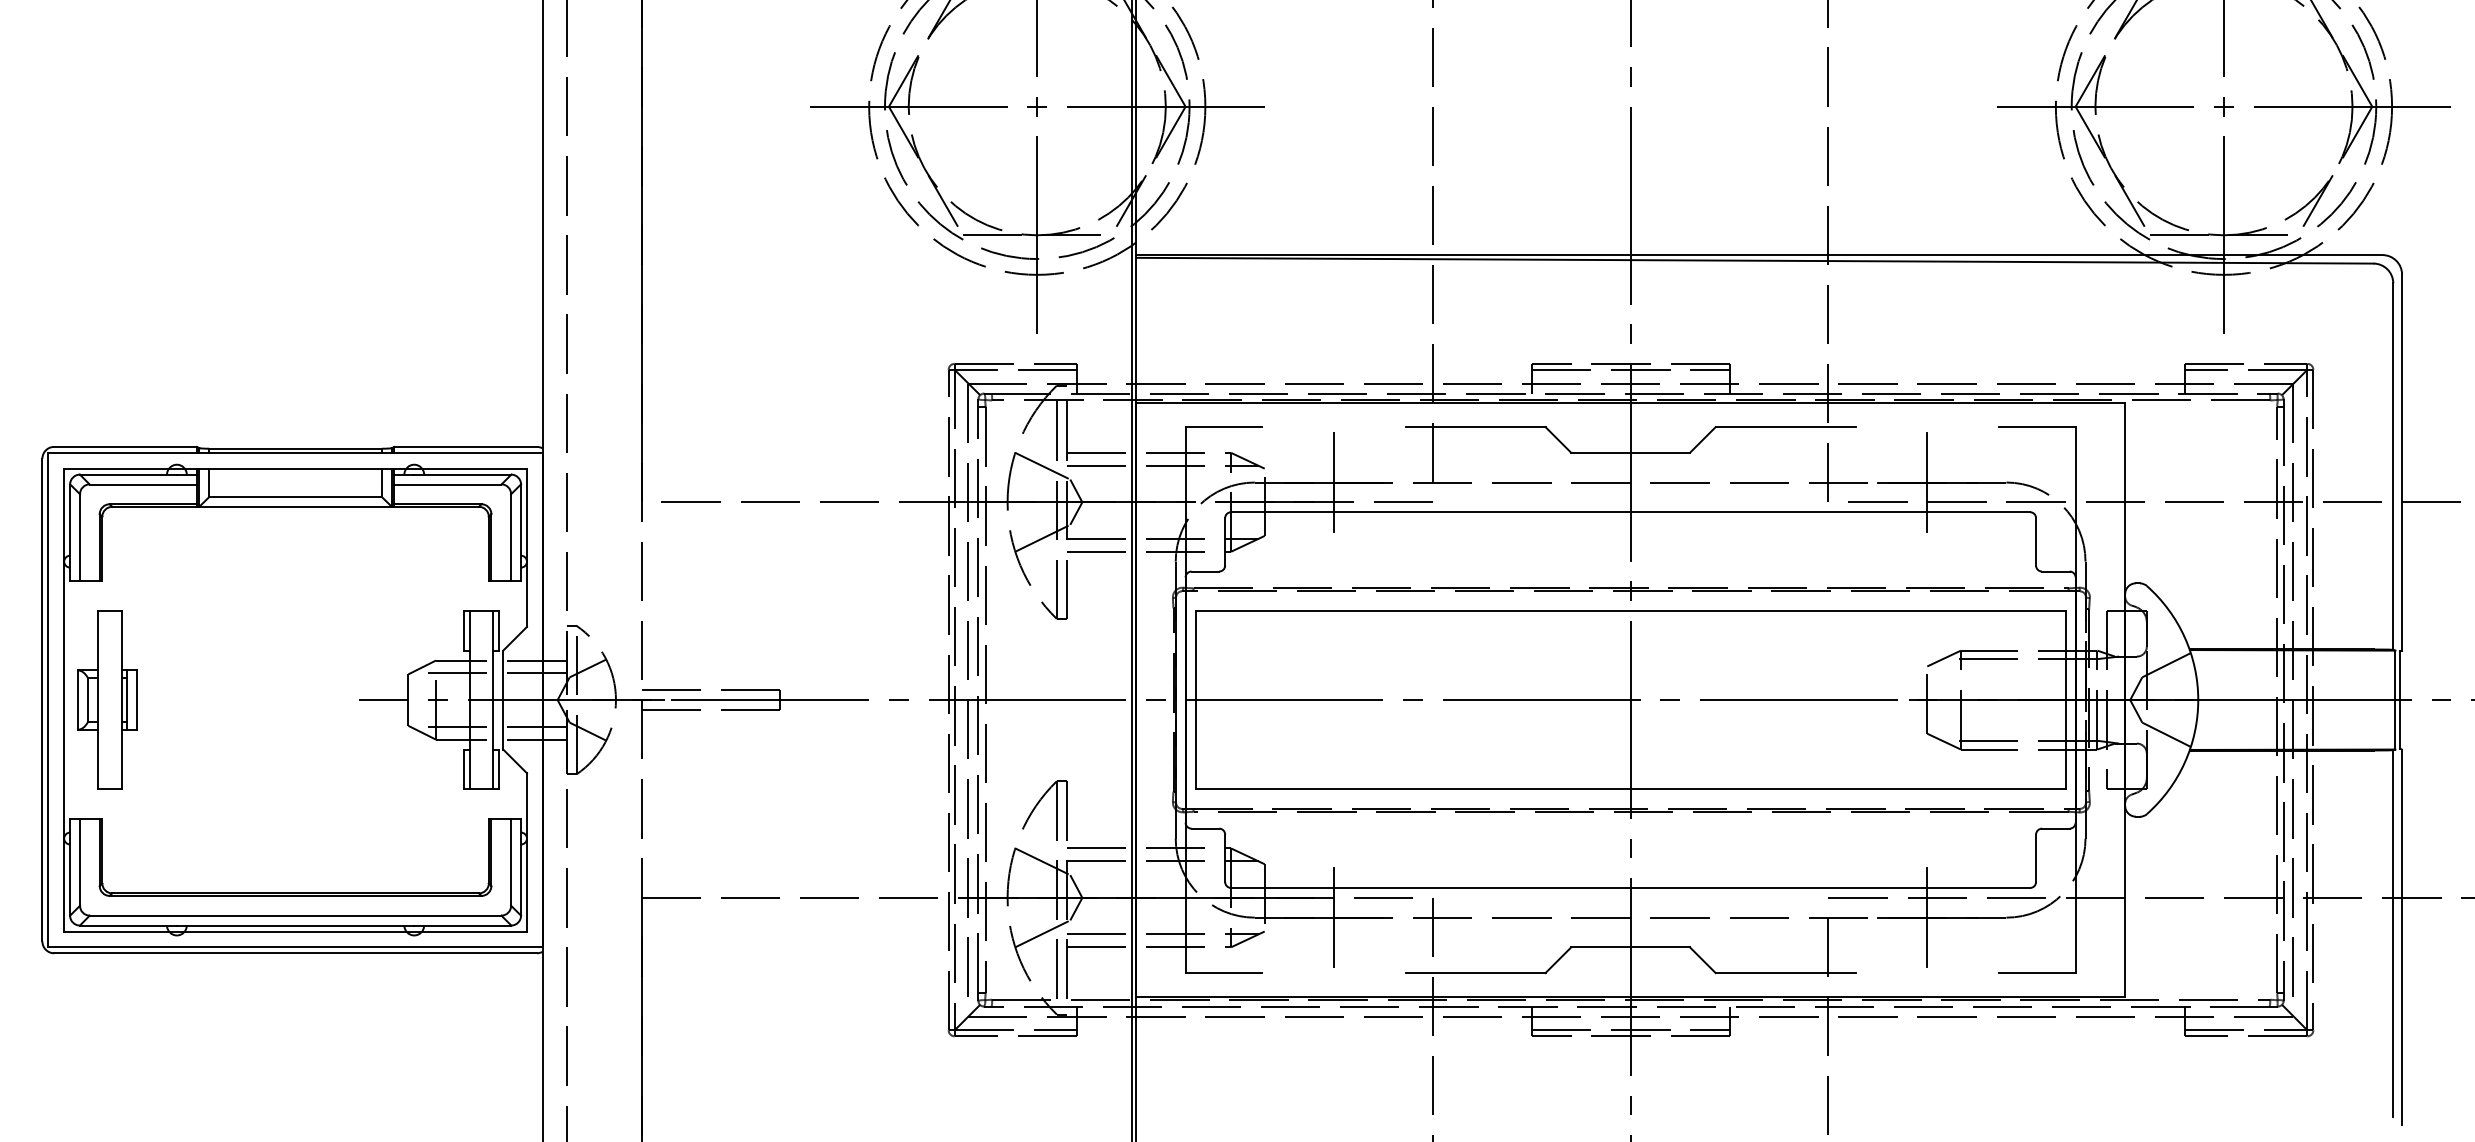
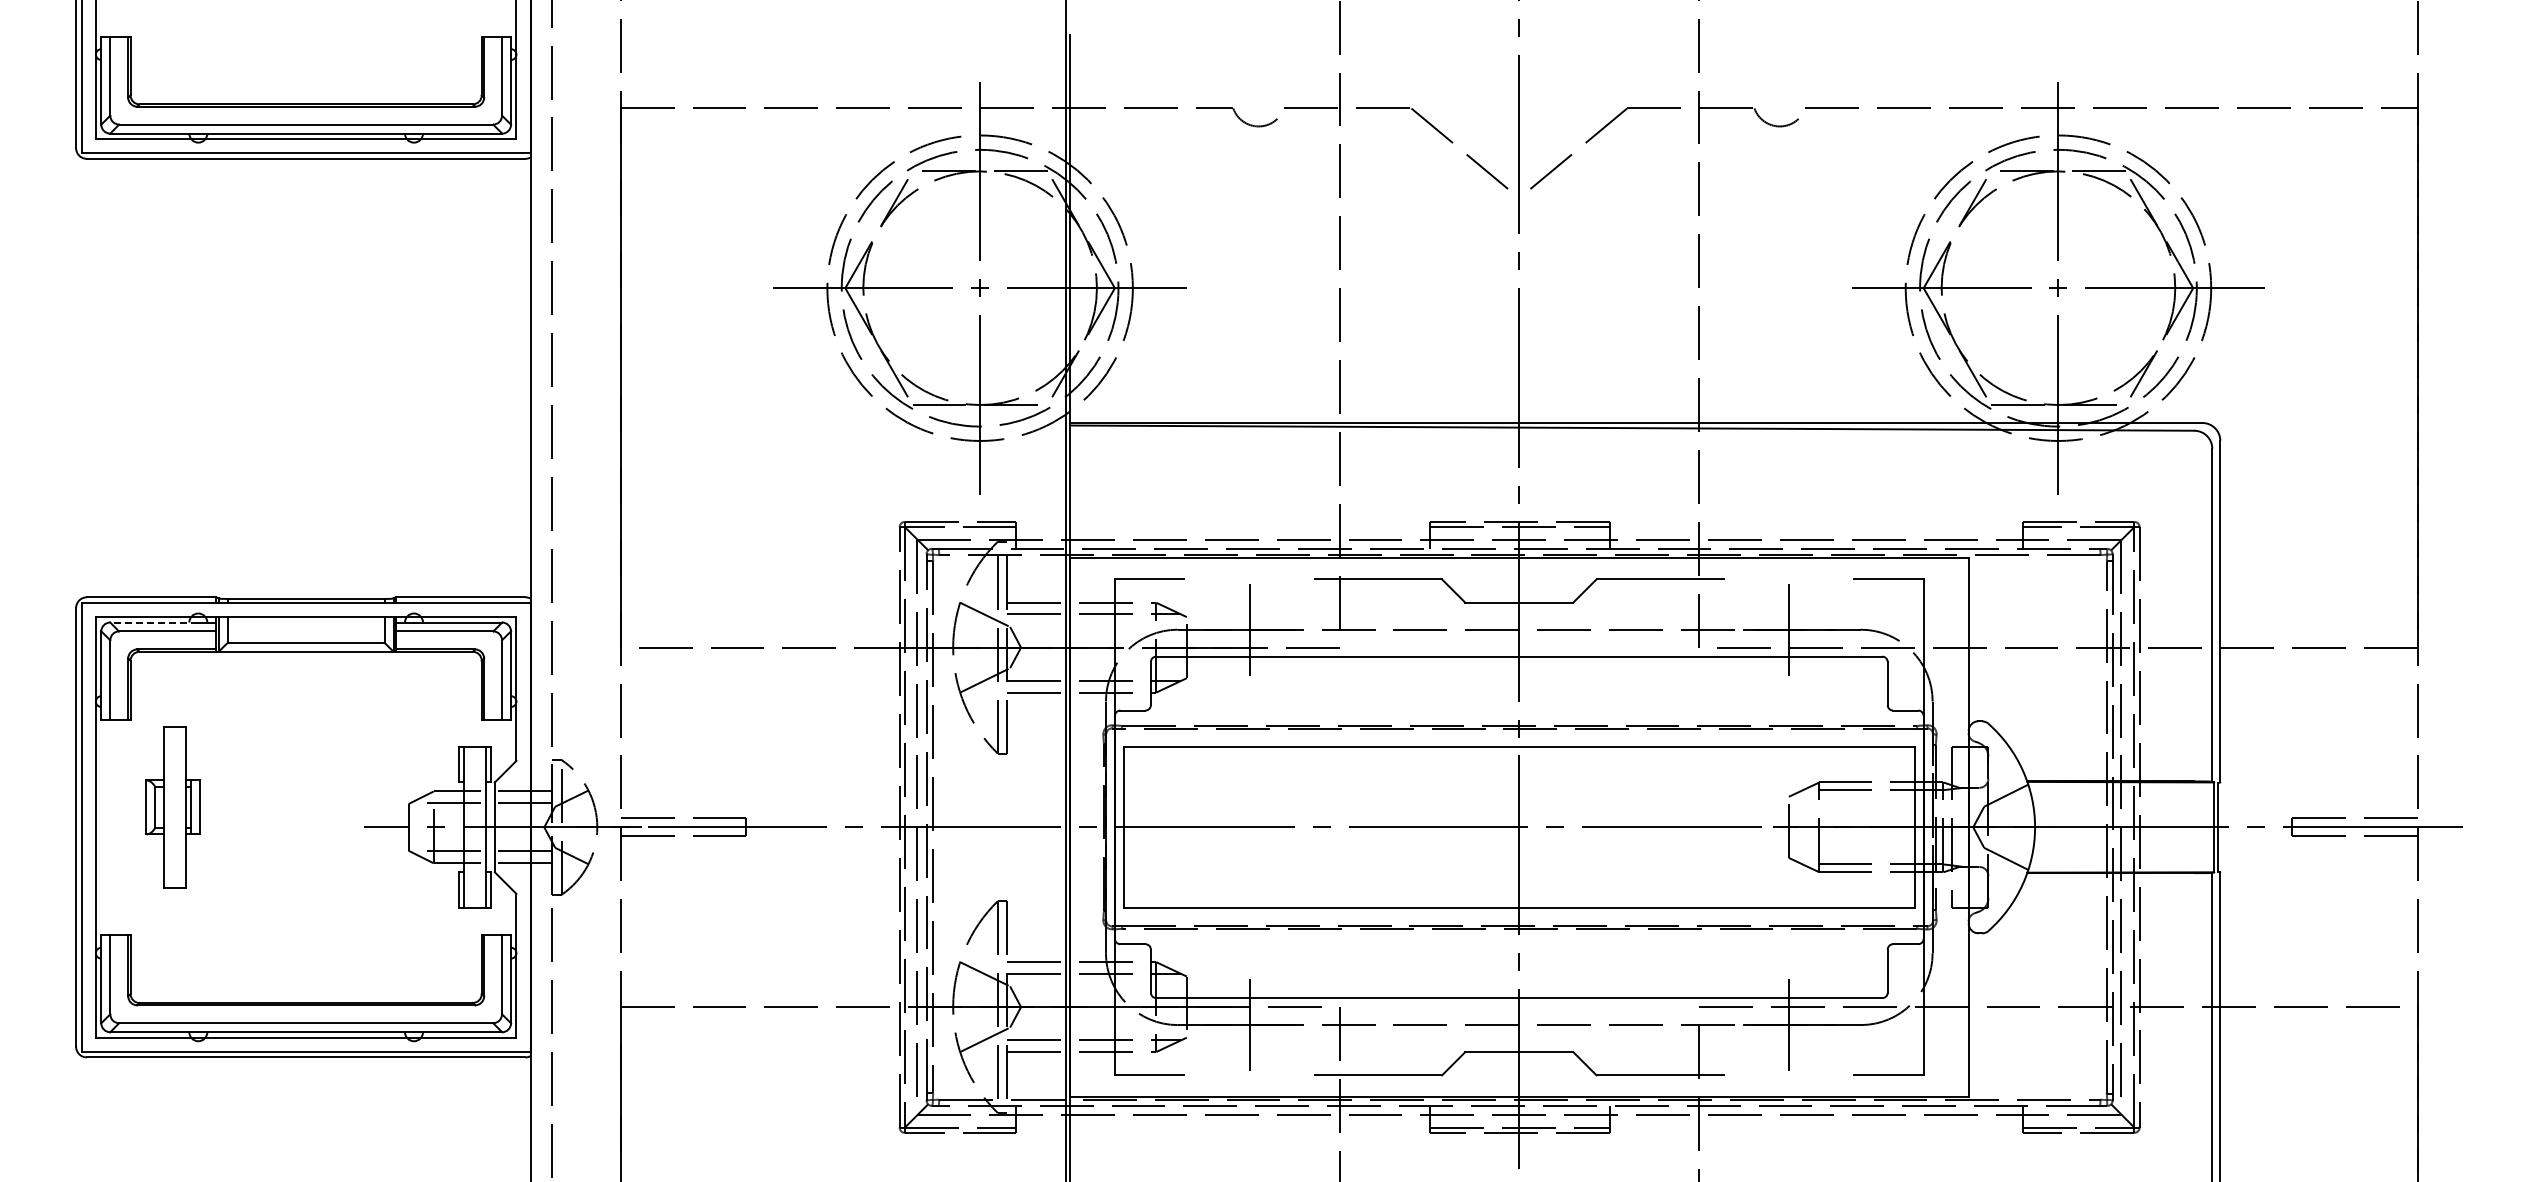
line: (127, 474) -> (153, 622), solid -> dashed
part: (106, 700) -> (172, 807), moved

